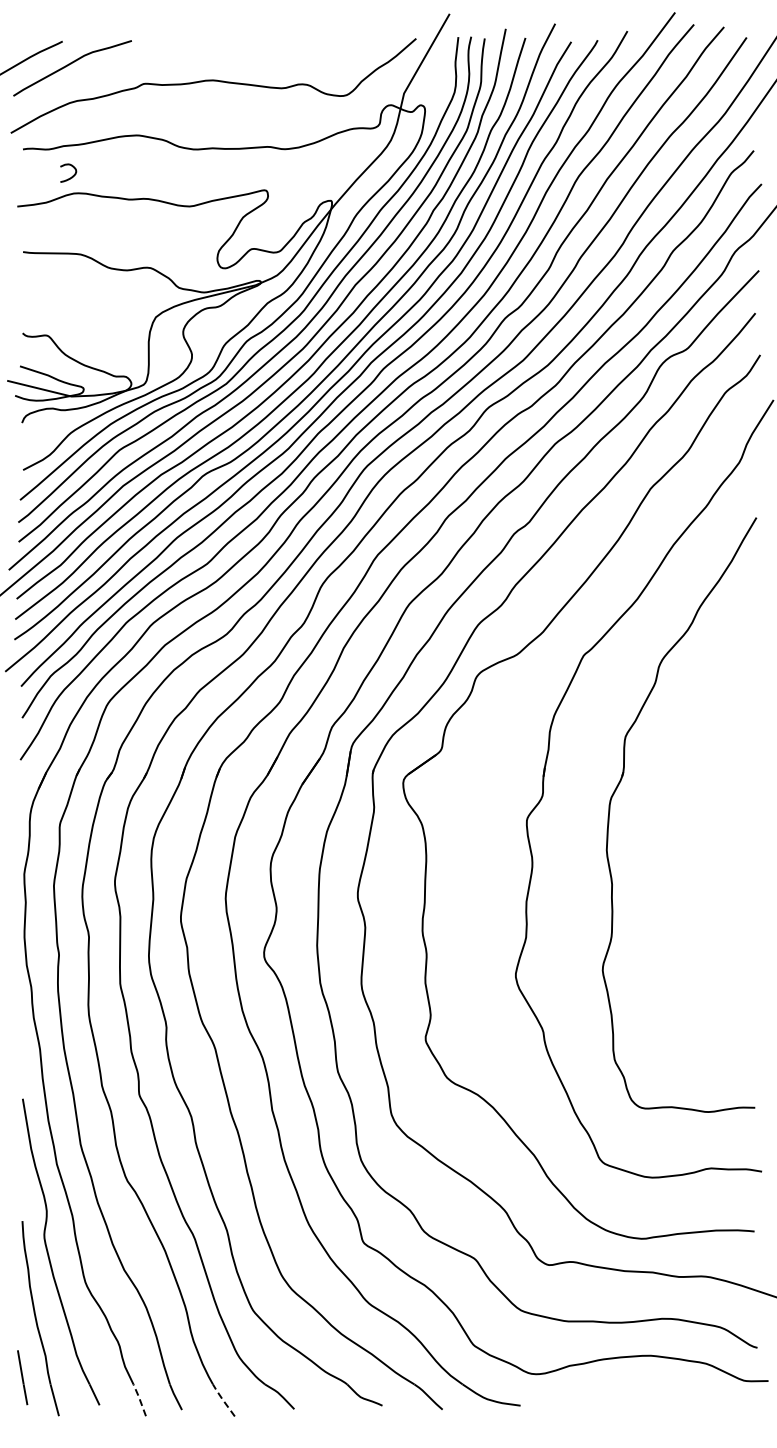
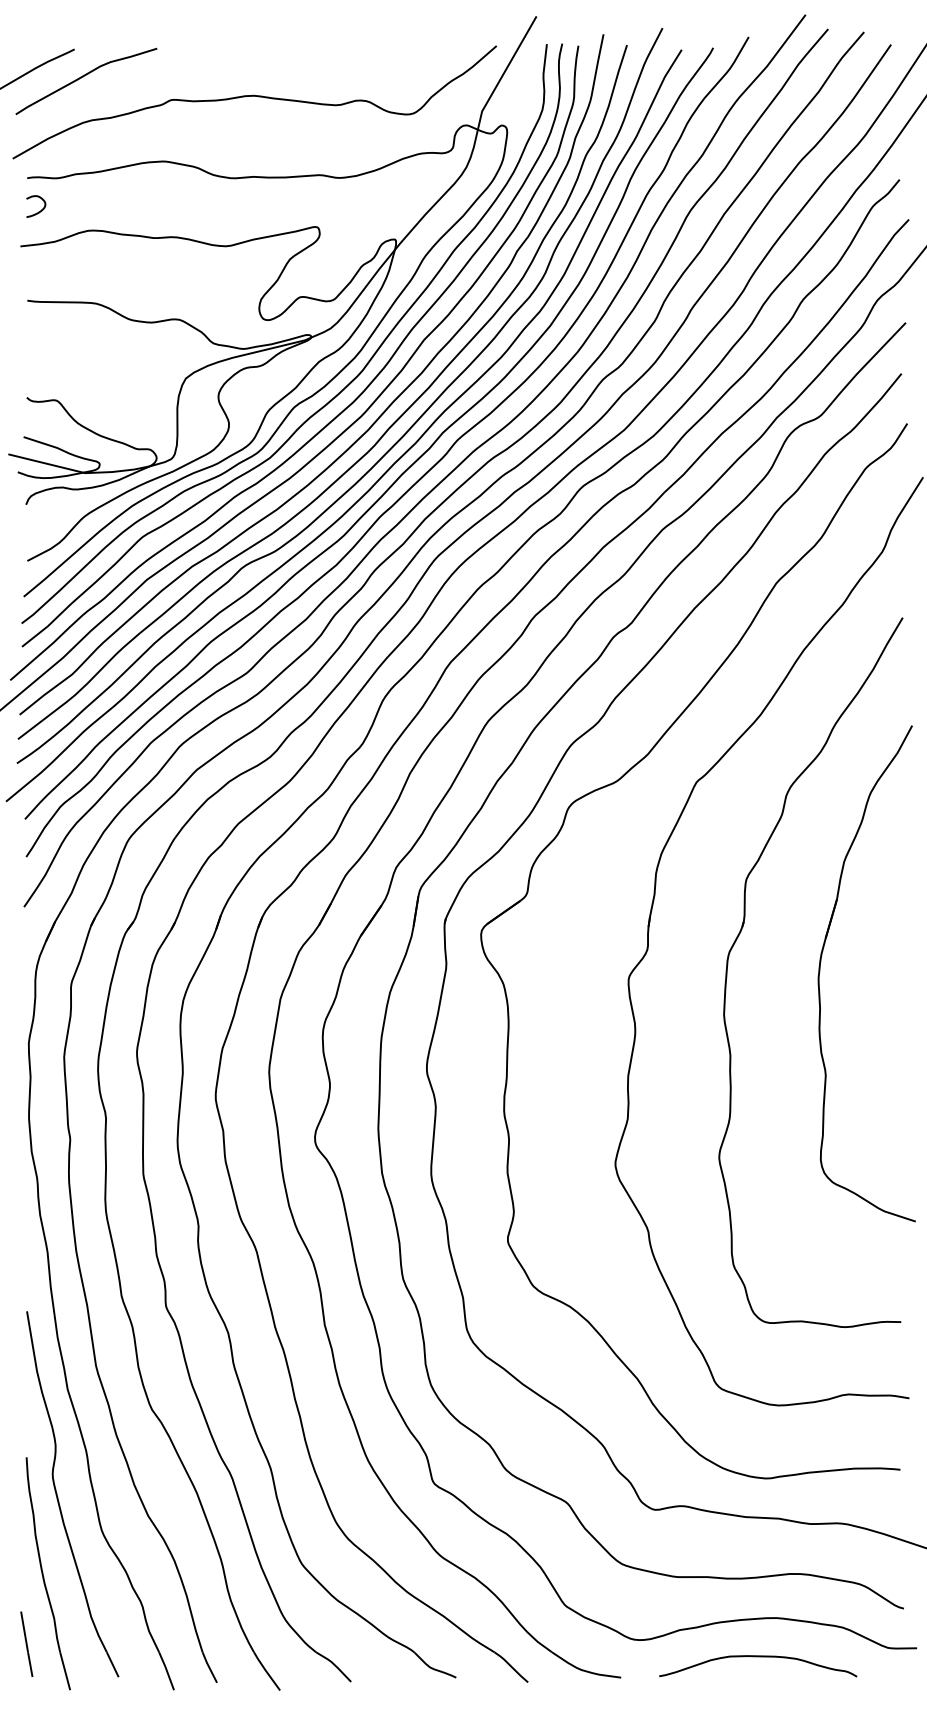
curve: (72, 175) -> (40, 209), moved
part: (688, 807) -> (821, 963), added
curve: (635, 1388) -> (758, 1657), added
line: (139, 1399) -> (166, 1670), dashed -> solid
line: (222, 1399) -> (265, 1670), dashed -> solid

